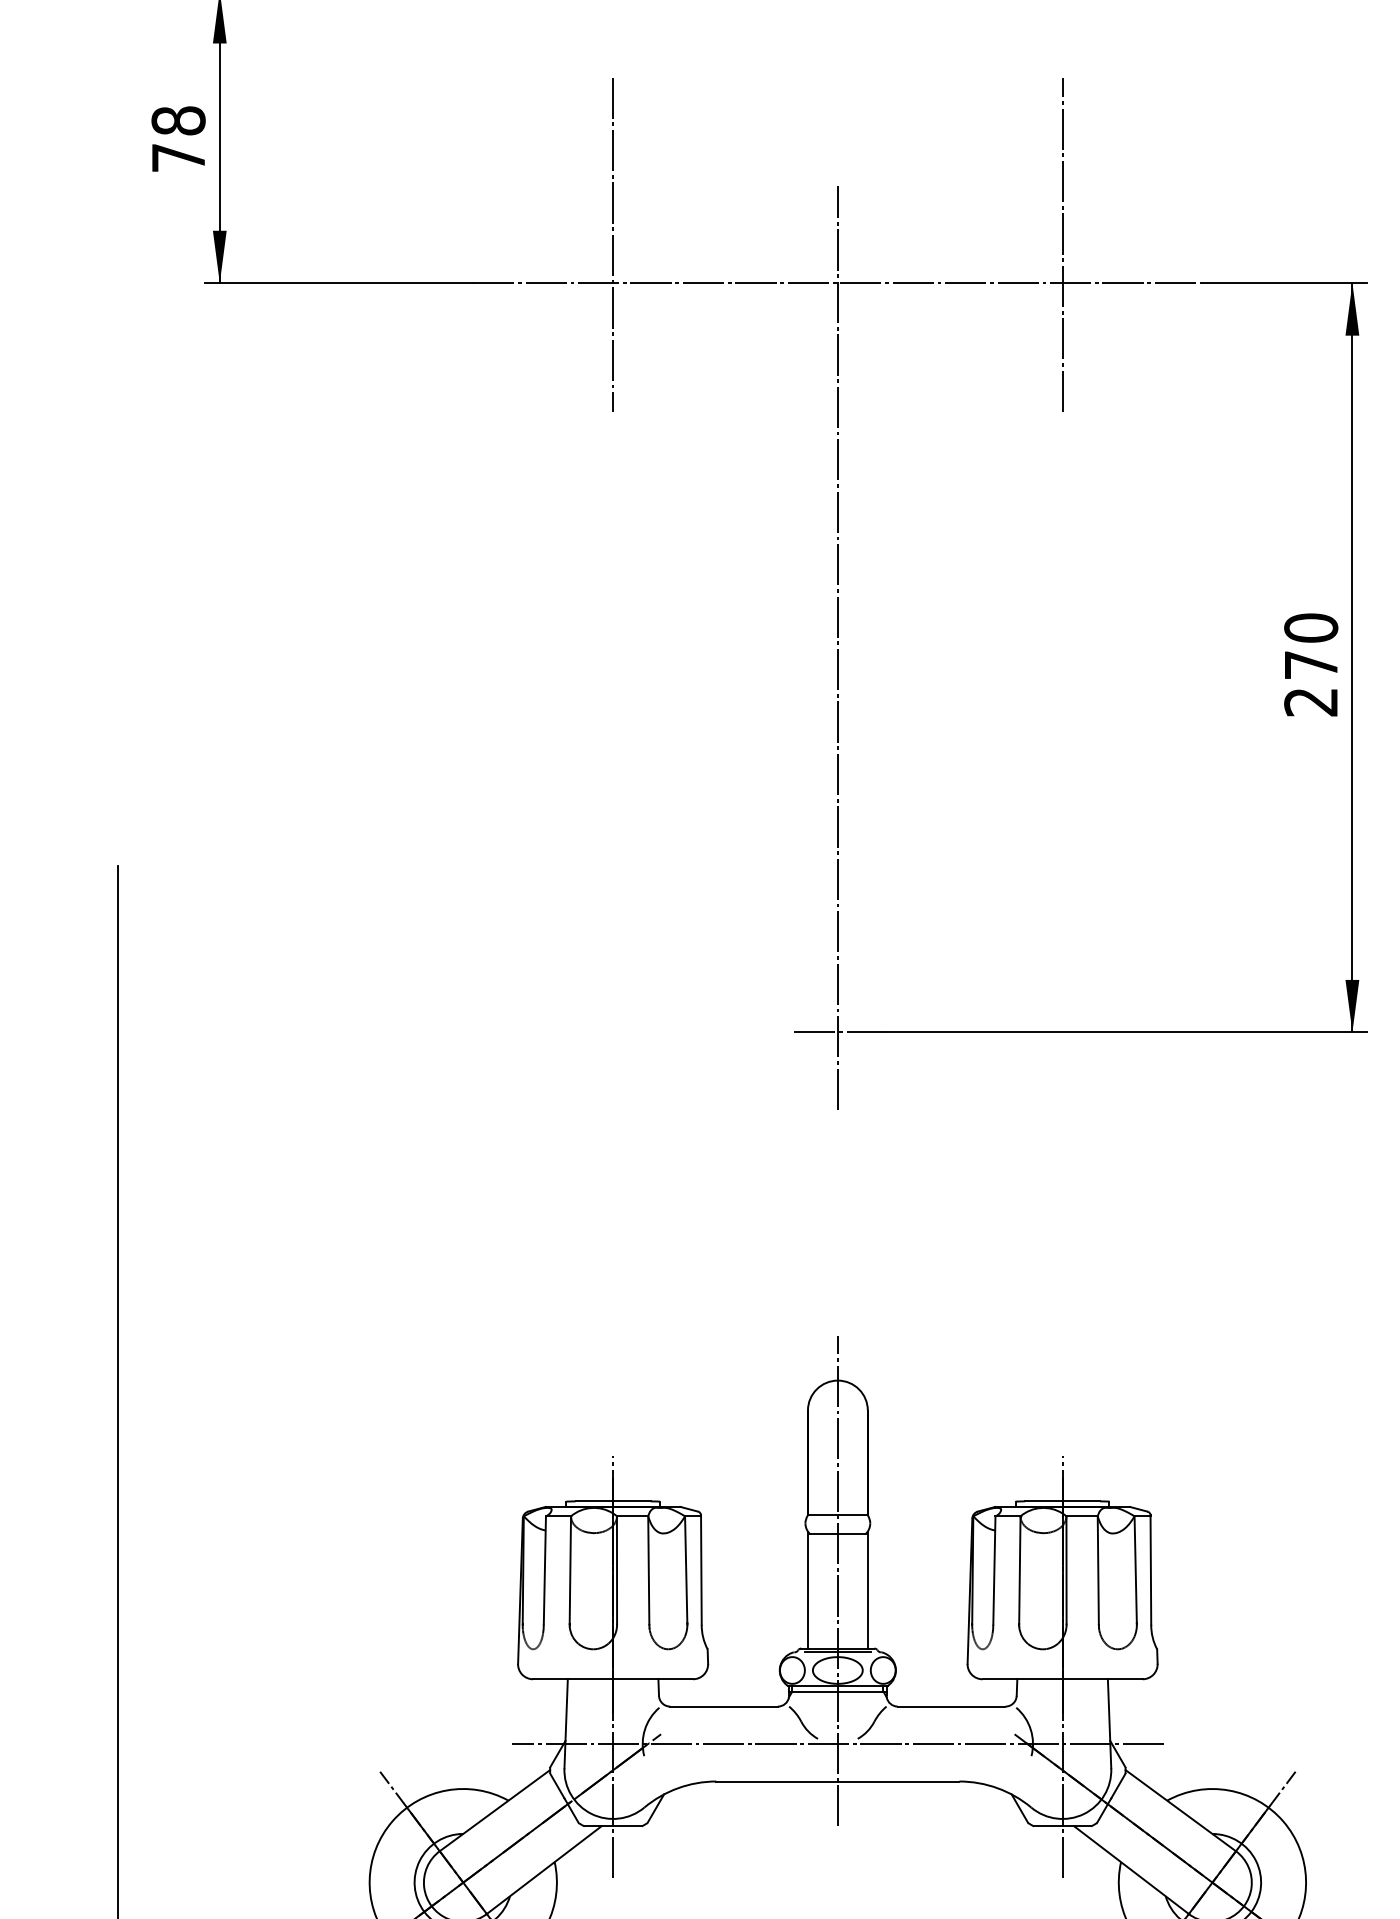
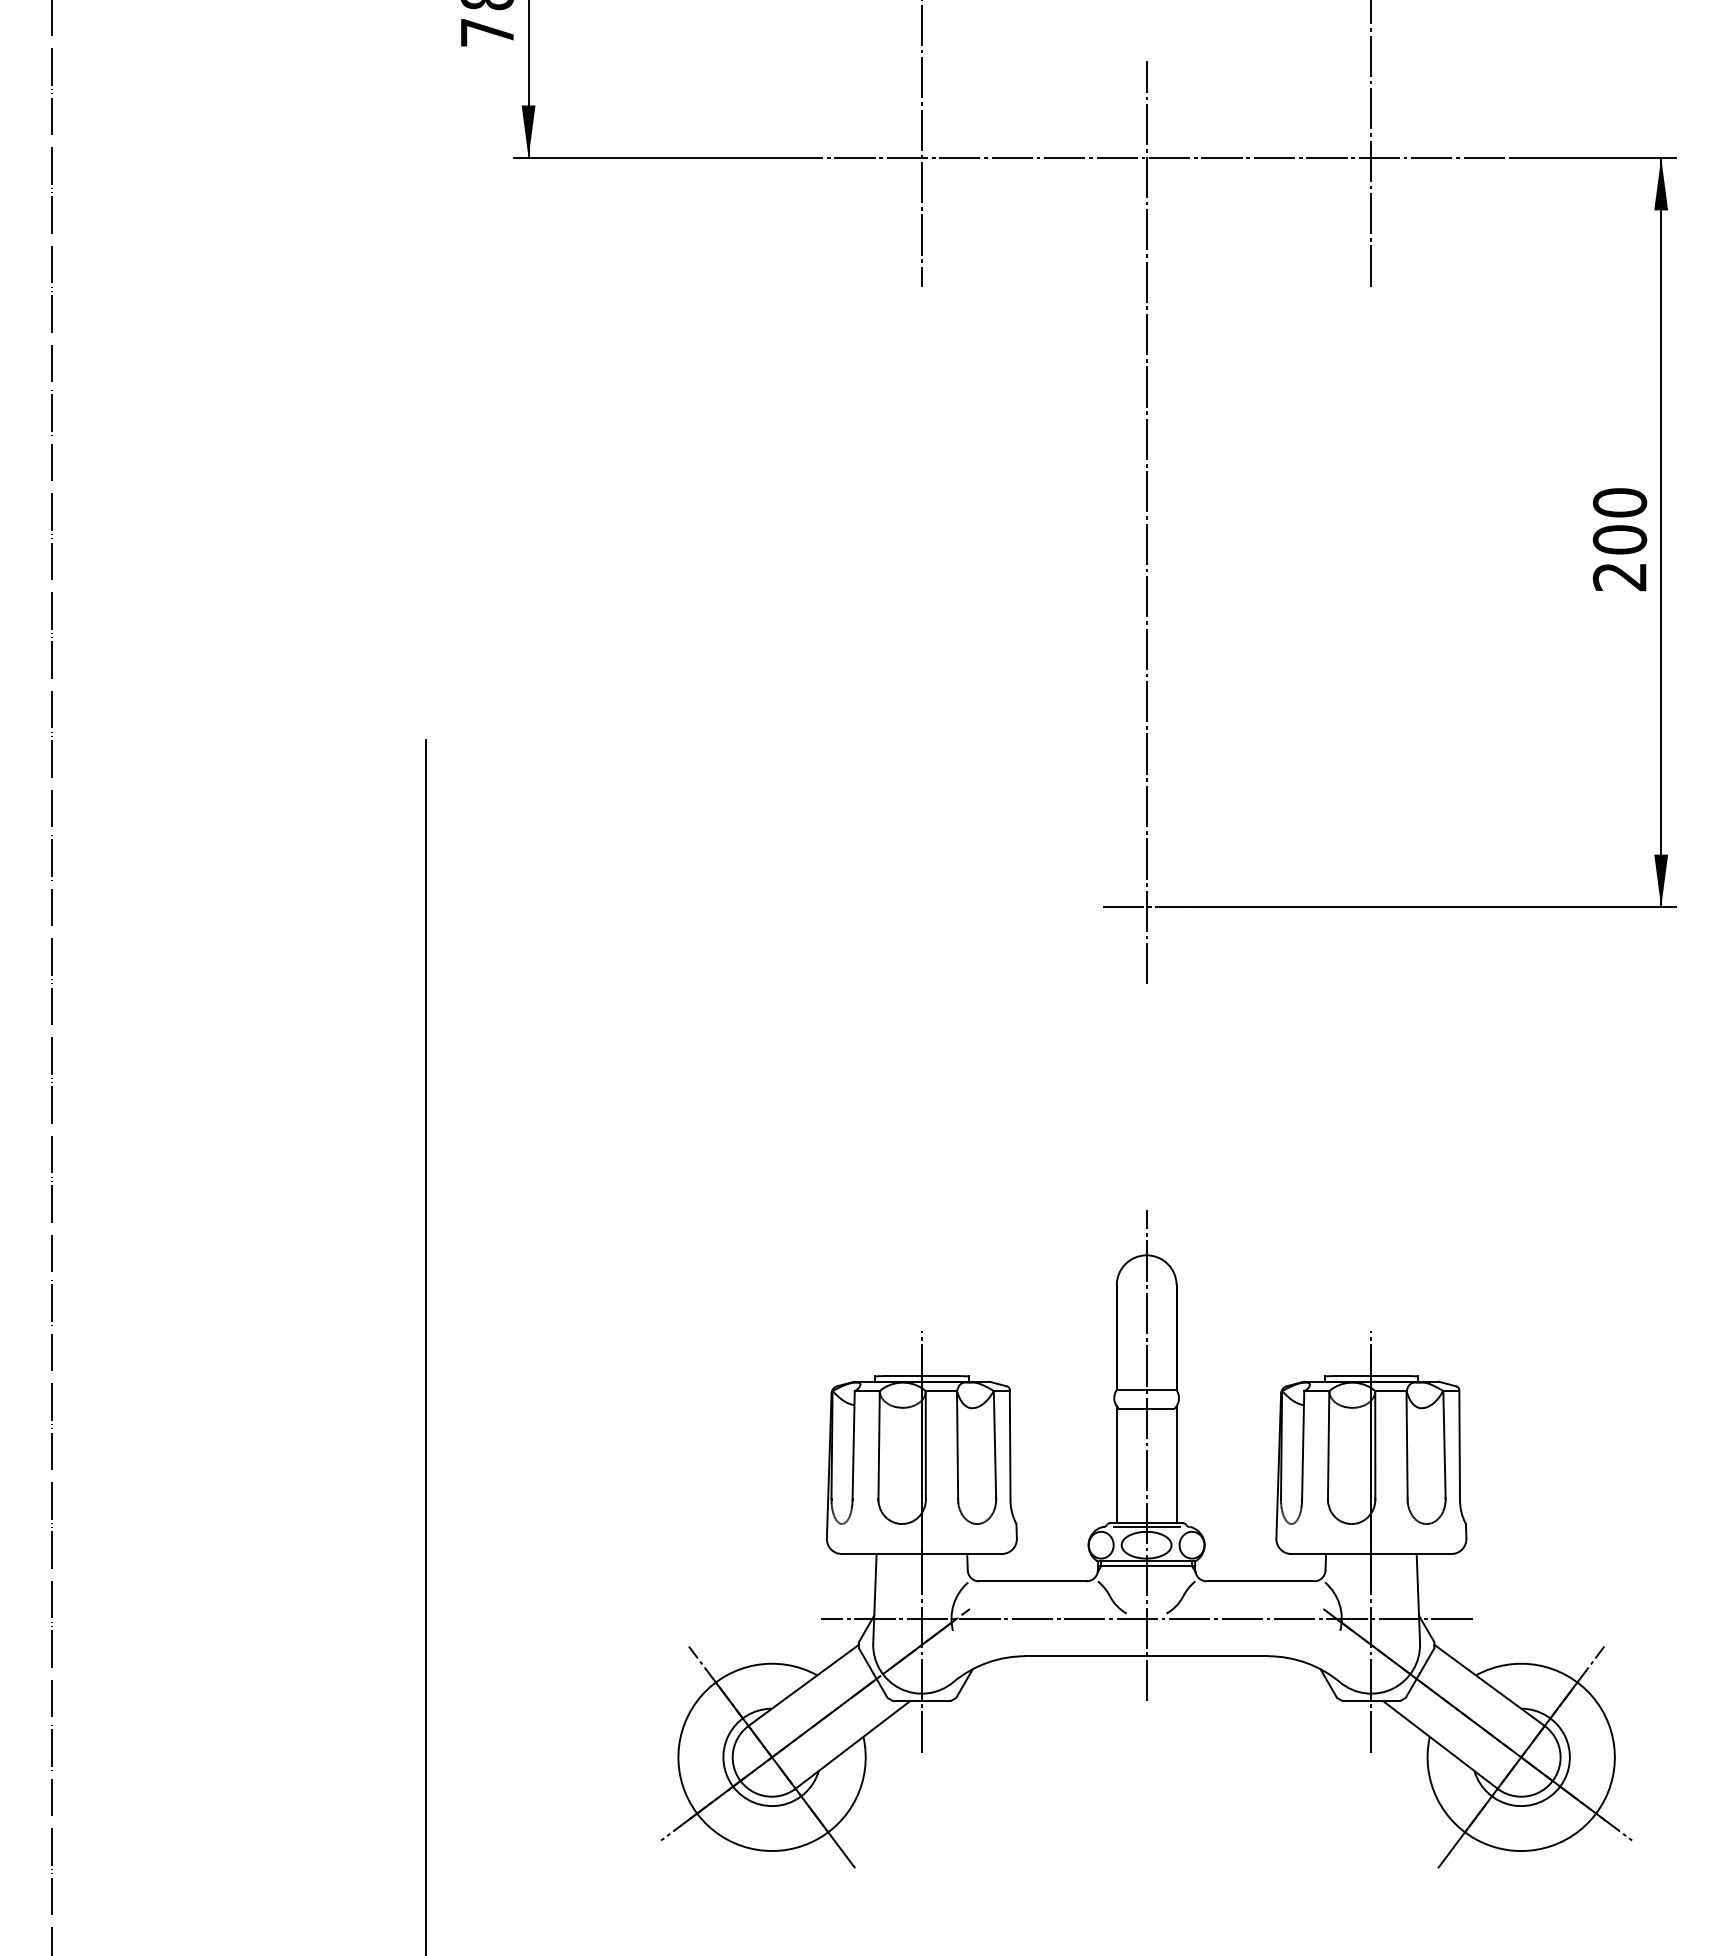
text: (1310, 664) -> (1619, 539), 270 -> 200

